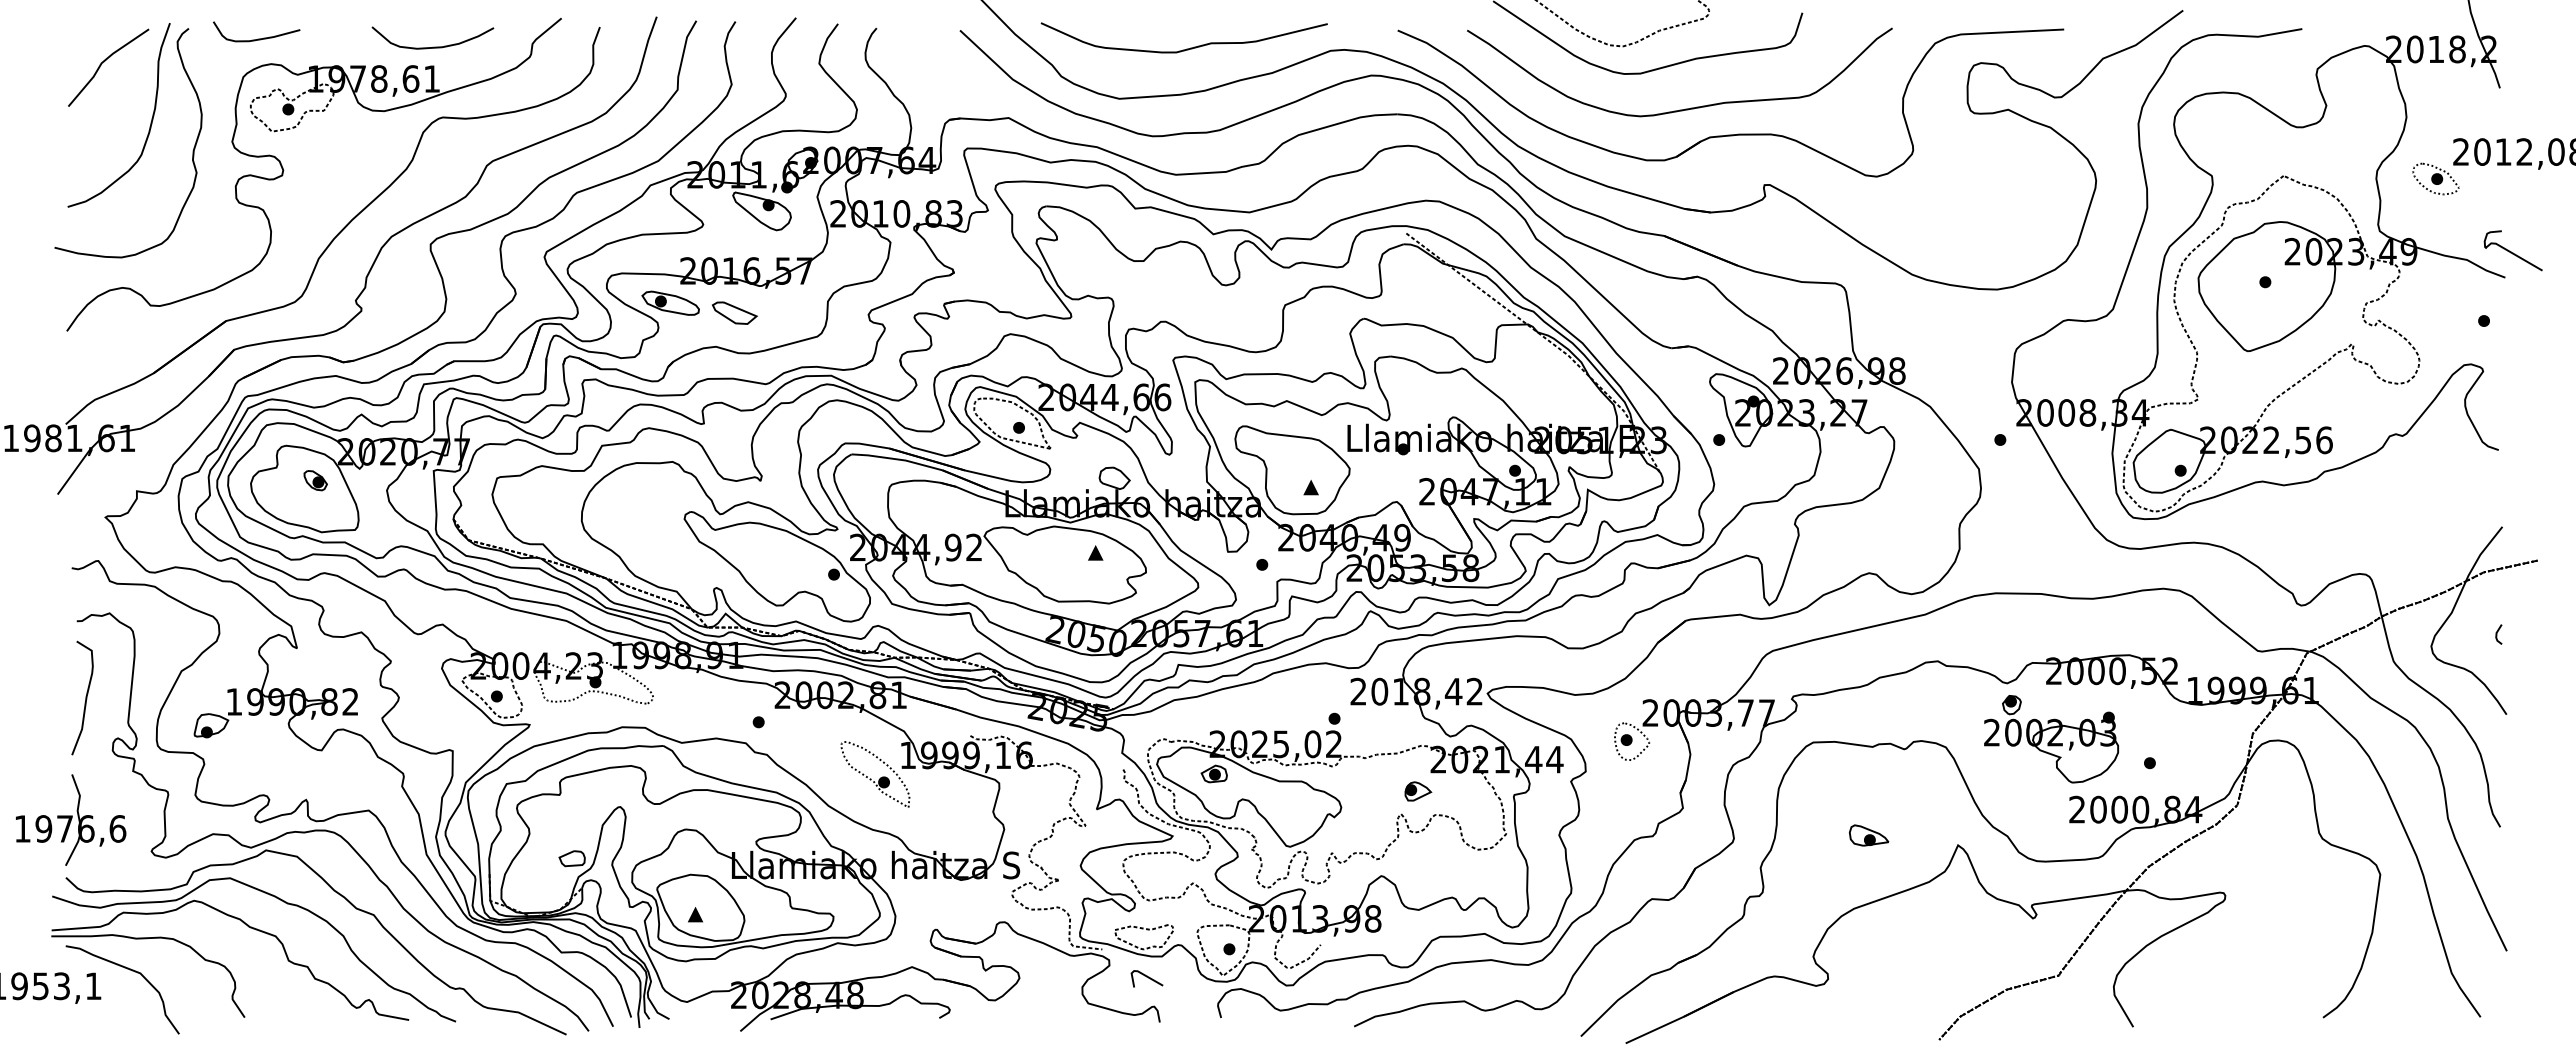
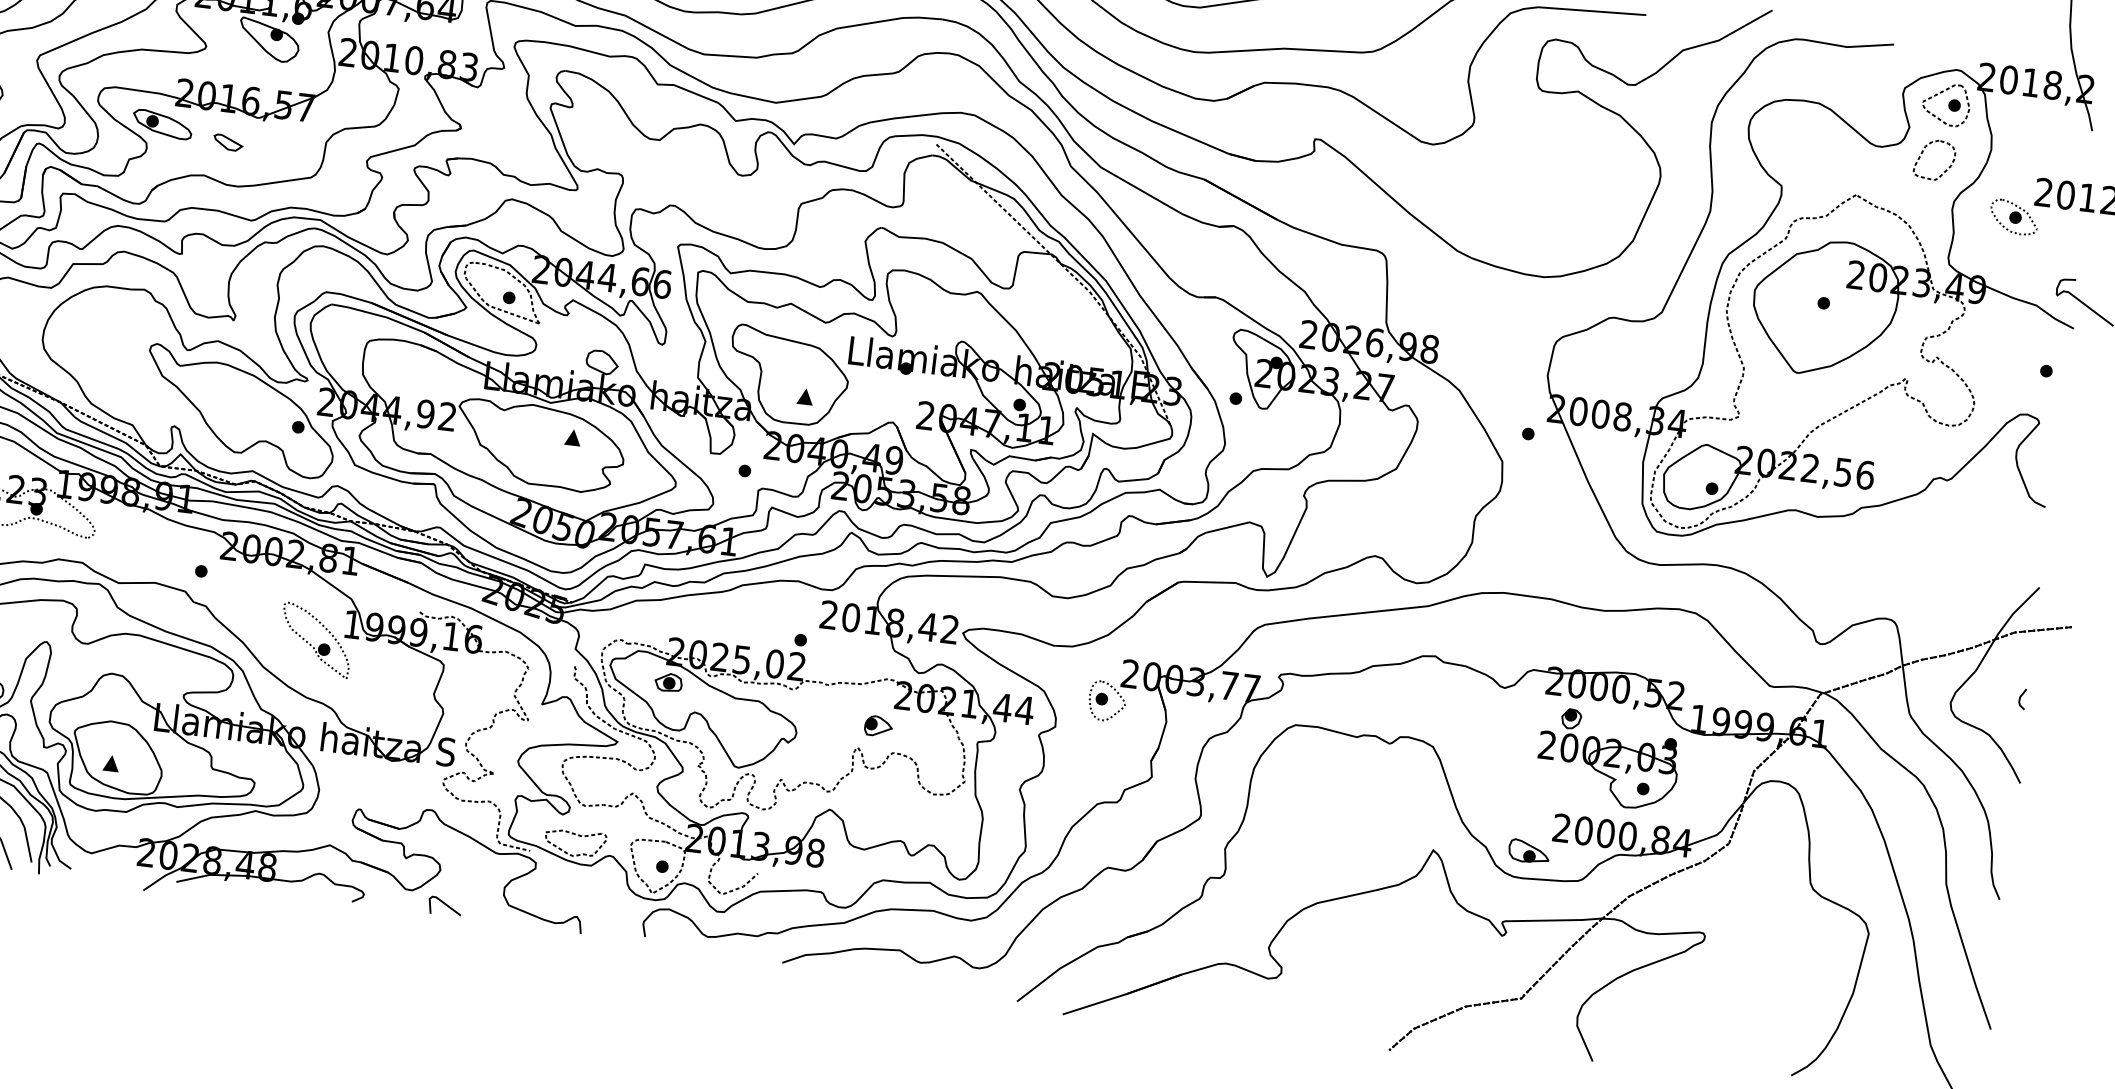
part: (2358, 79) -> (1946, 104), added
part: (2342, 128) -> (1923, 153), added
part: (735, 312) -> (228, 142), size x0.62
part: (2051, 739) -> (1608, 759), moved
part: (1868, 835) -> (1528, 851), moved
line: (1146, 977) -> (444, 904), moved

